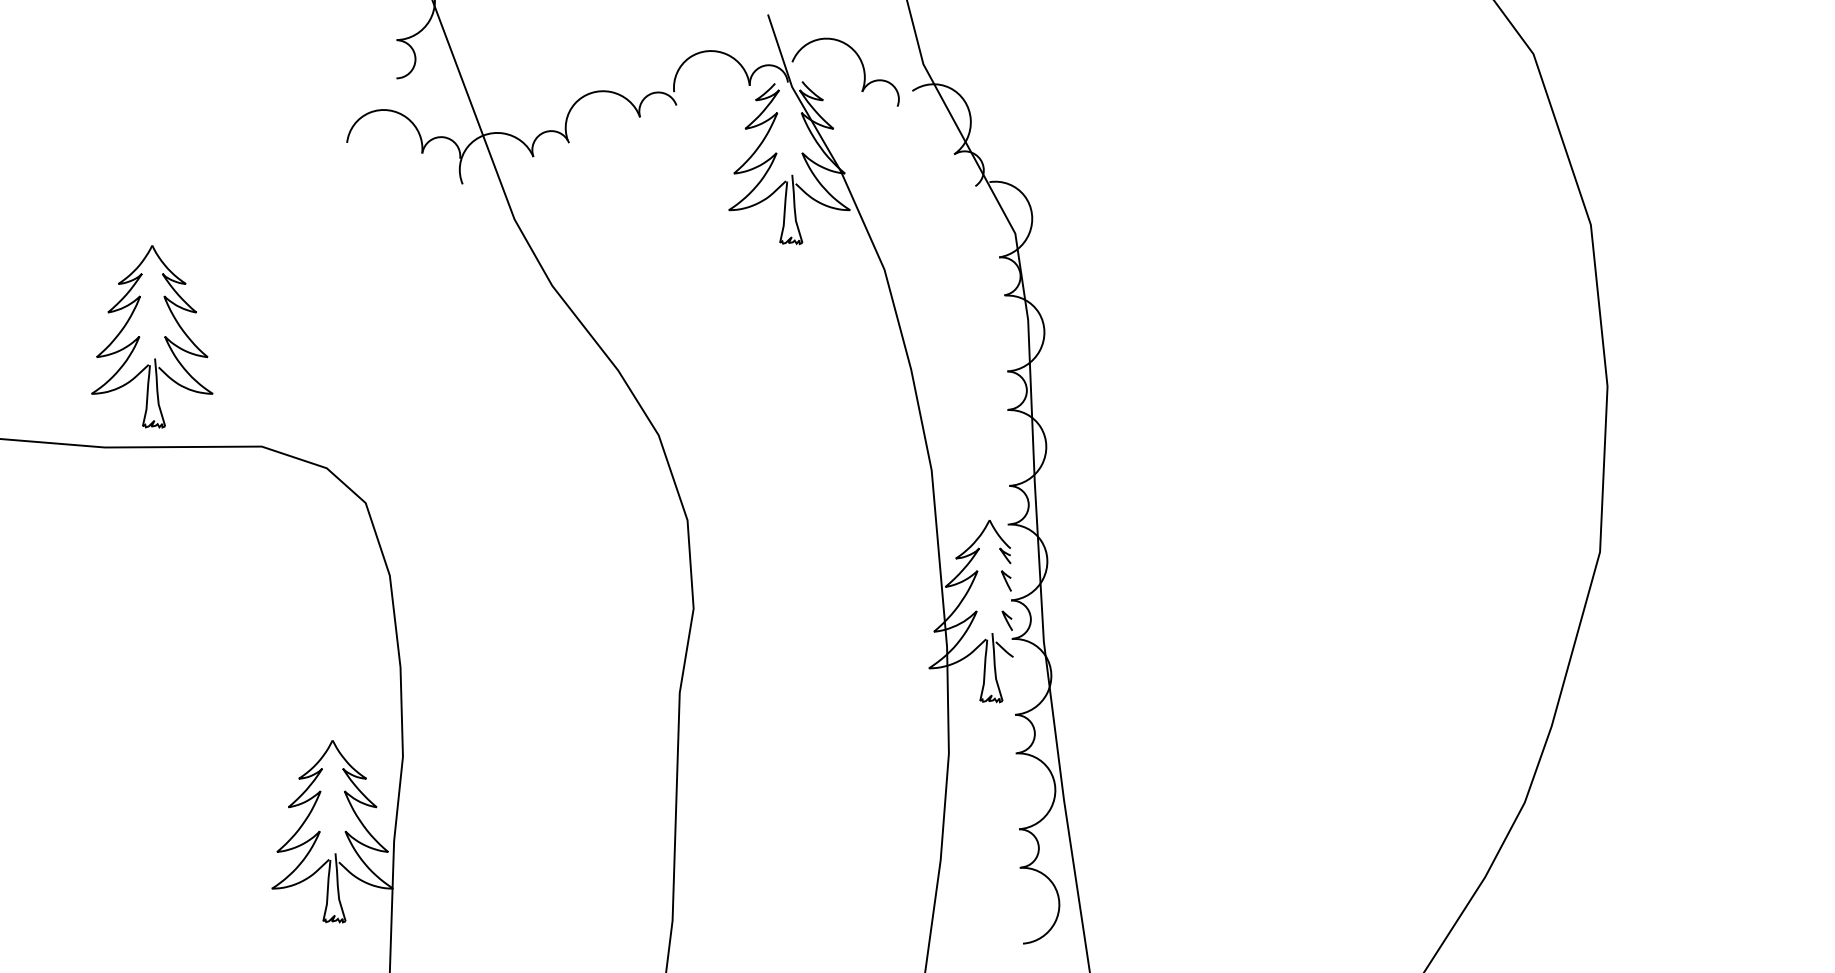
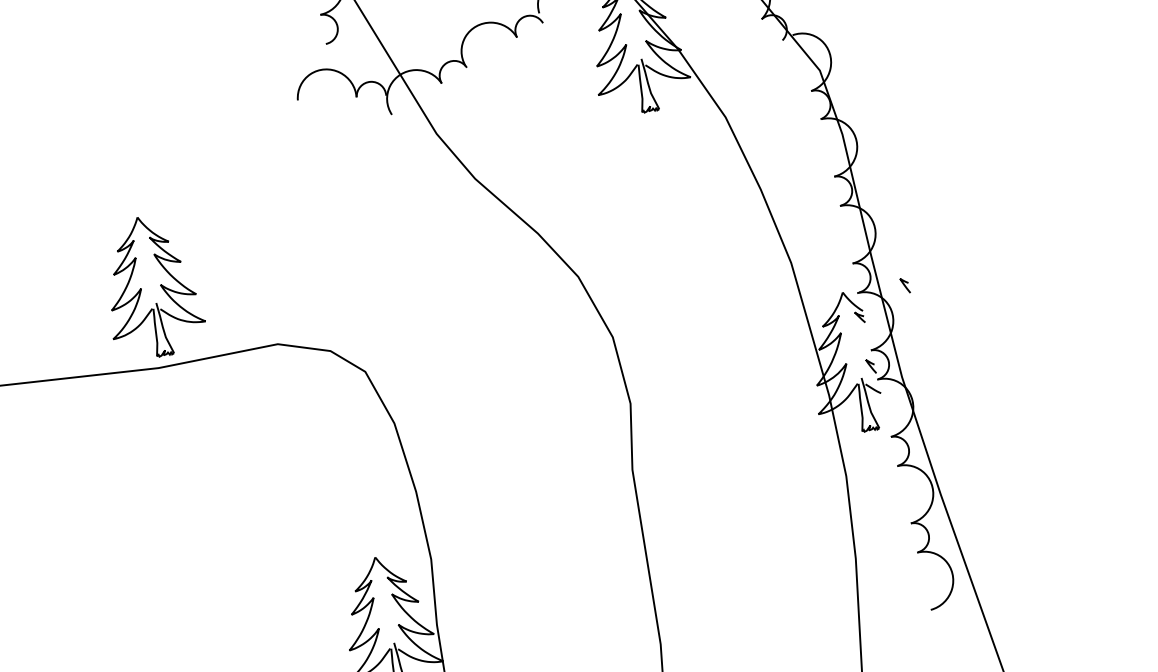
part: (164, 336) -> (160, 284), moved
curve: (1005, 580) -> (904, 285), moved

